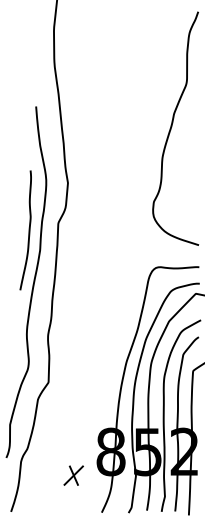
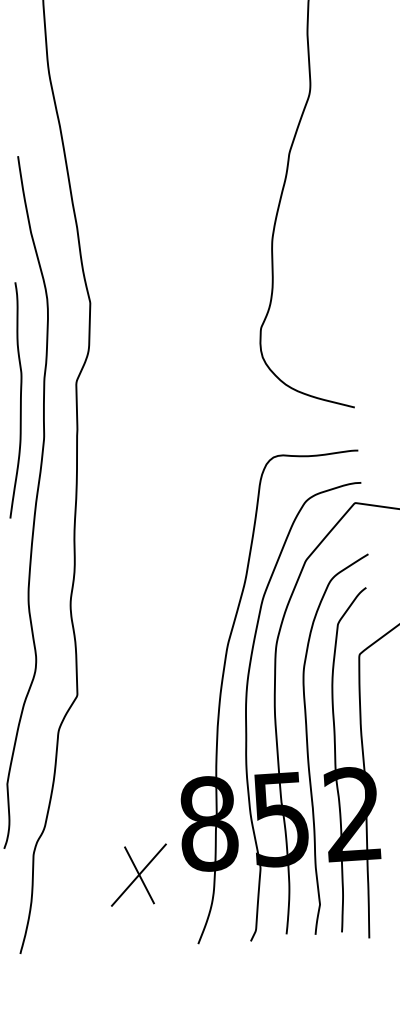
part: (73, 475) -> (138, 874), size x1.6

